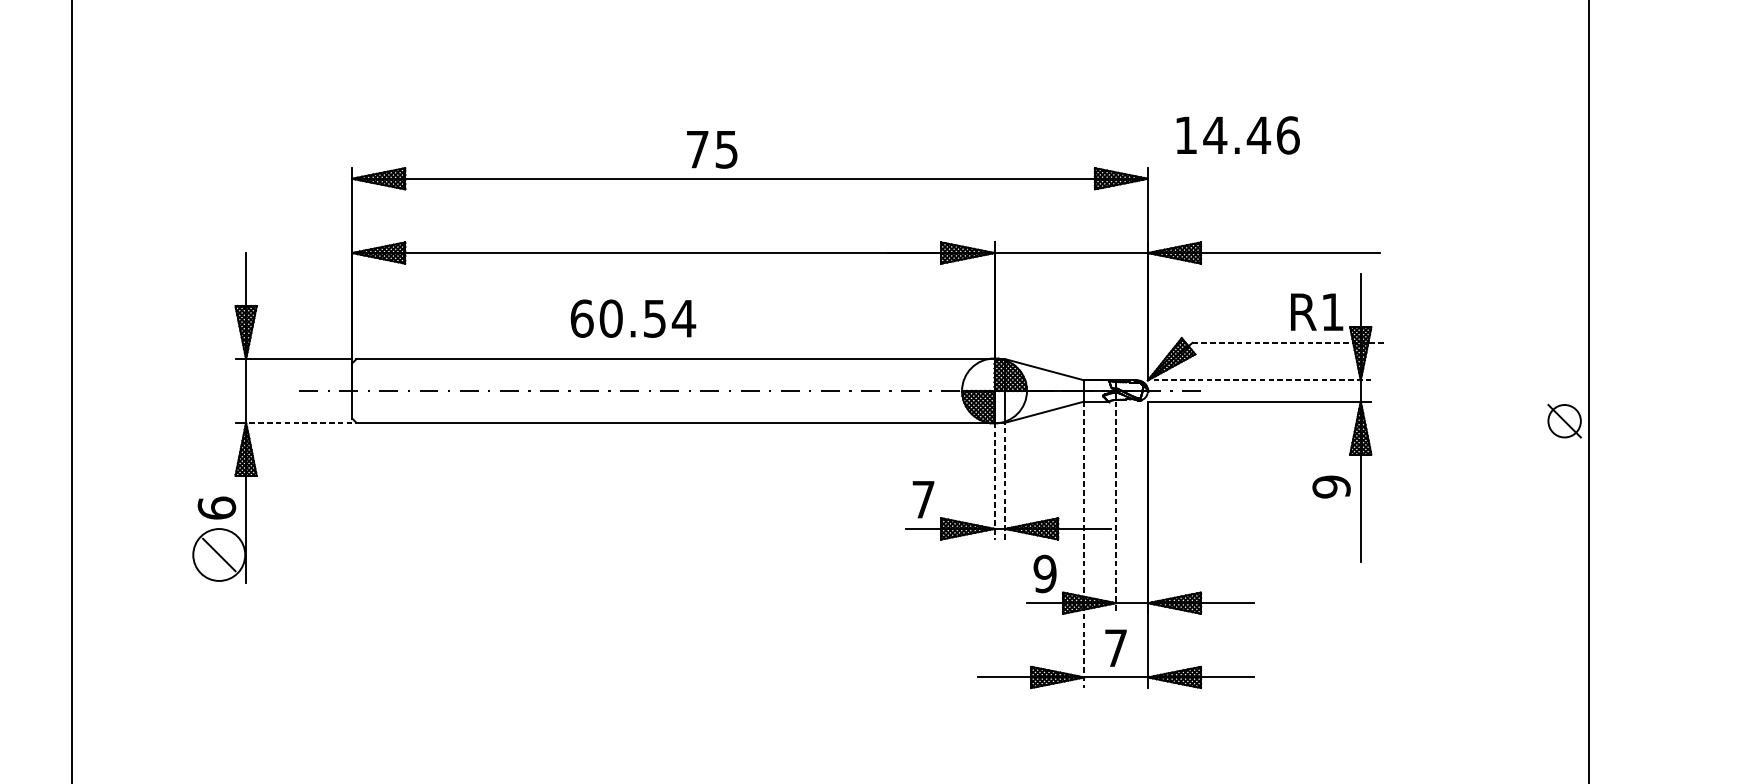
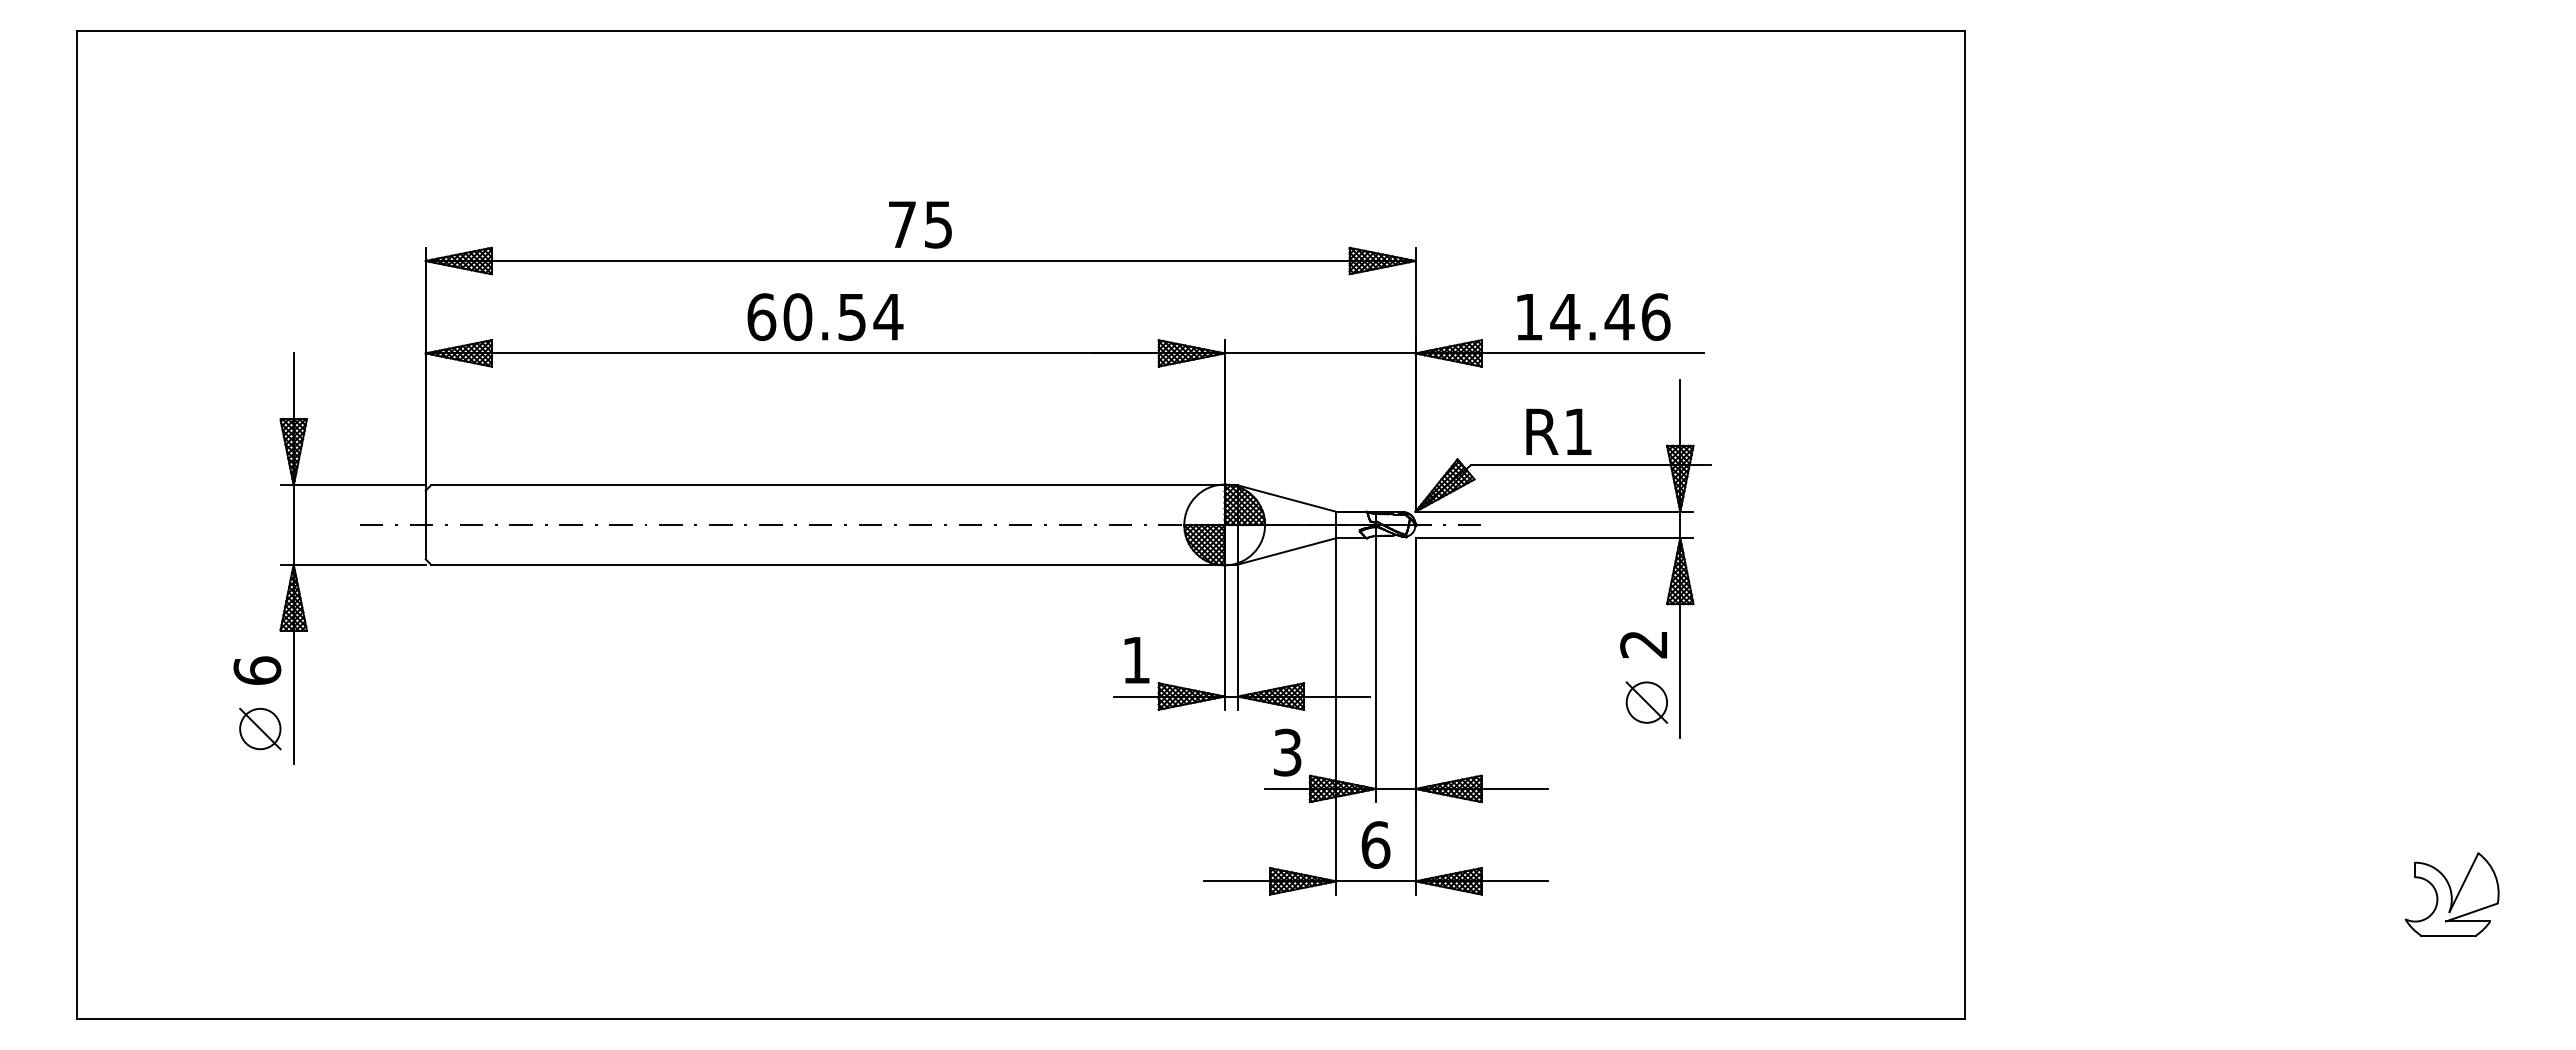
text: (1237, 134) -> (1593, 316), moved
text: (712, 149) -> (920, 224), moved
text: (1316, 311) -> (1558, 431), moved
text: (633, 318) -> (825, 316), moved
line: (1289, 343) -> (1591, 465), dashed -> solid
line: (1259, 380) -> (1554, 511), dashed -> solid
part: (1564, 421) -> (1646, 702), moved
line: (298, 422) -> (359, 564), dashed -> solid
line: (994, 481) -> (1224, 637), dashed -> solid
line: (1004, 481) -> (1237, 637), dashed -> solid
text: (1331, 487) -> (1643, 644), 9 -> 2
text: (923, 499) -> (1136, 660), 7 -> 1
line: (1115, 507) -> (1375, 670), dashed -> solid
line: (1084, 544) -> (1336, 716), dashed -> solid
circle: (219, 554) -> (260, 728), size x0.62
text: (1045, 573) -> (1287, 752), 9 -> 3
text: (1115, 647) -> (1375, 844), 7 -> 6

